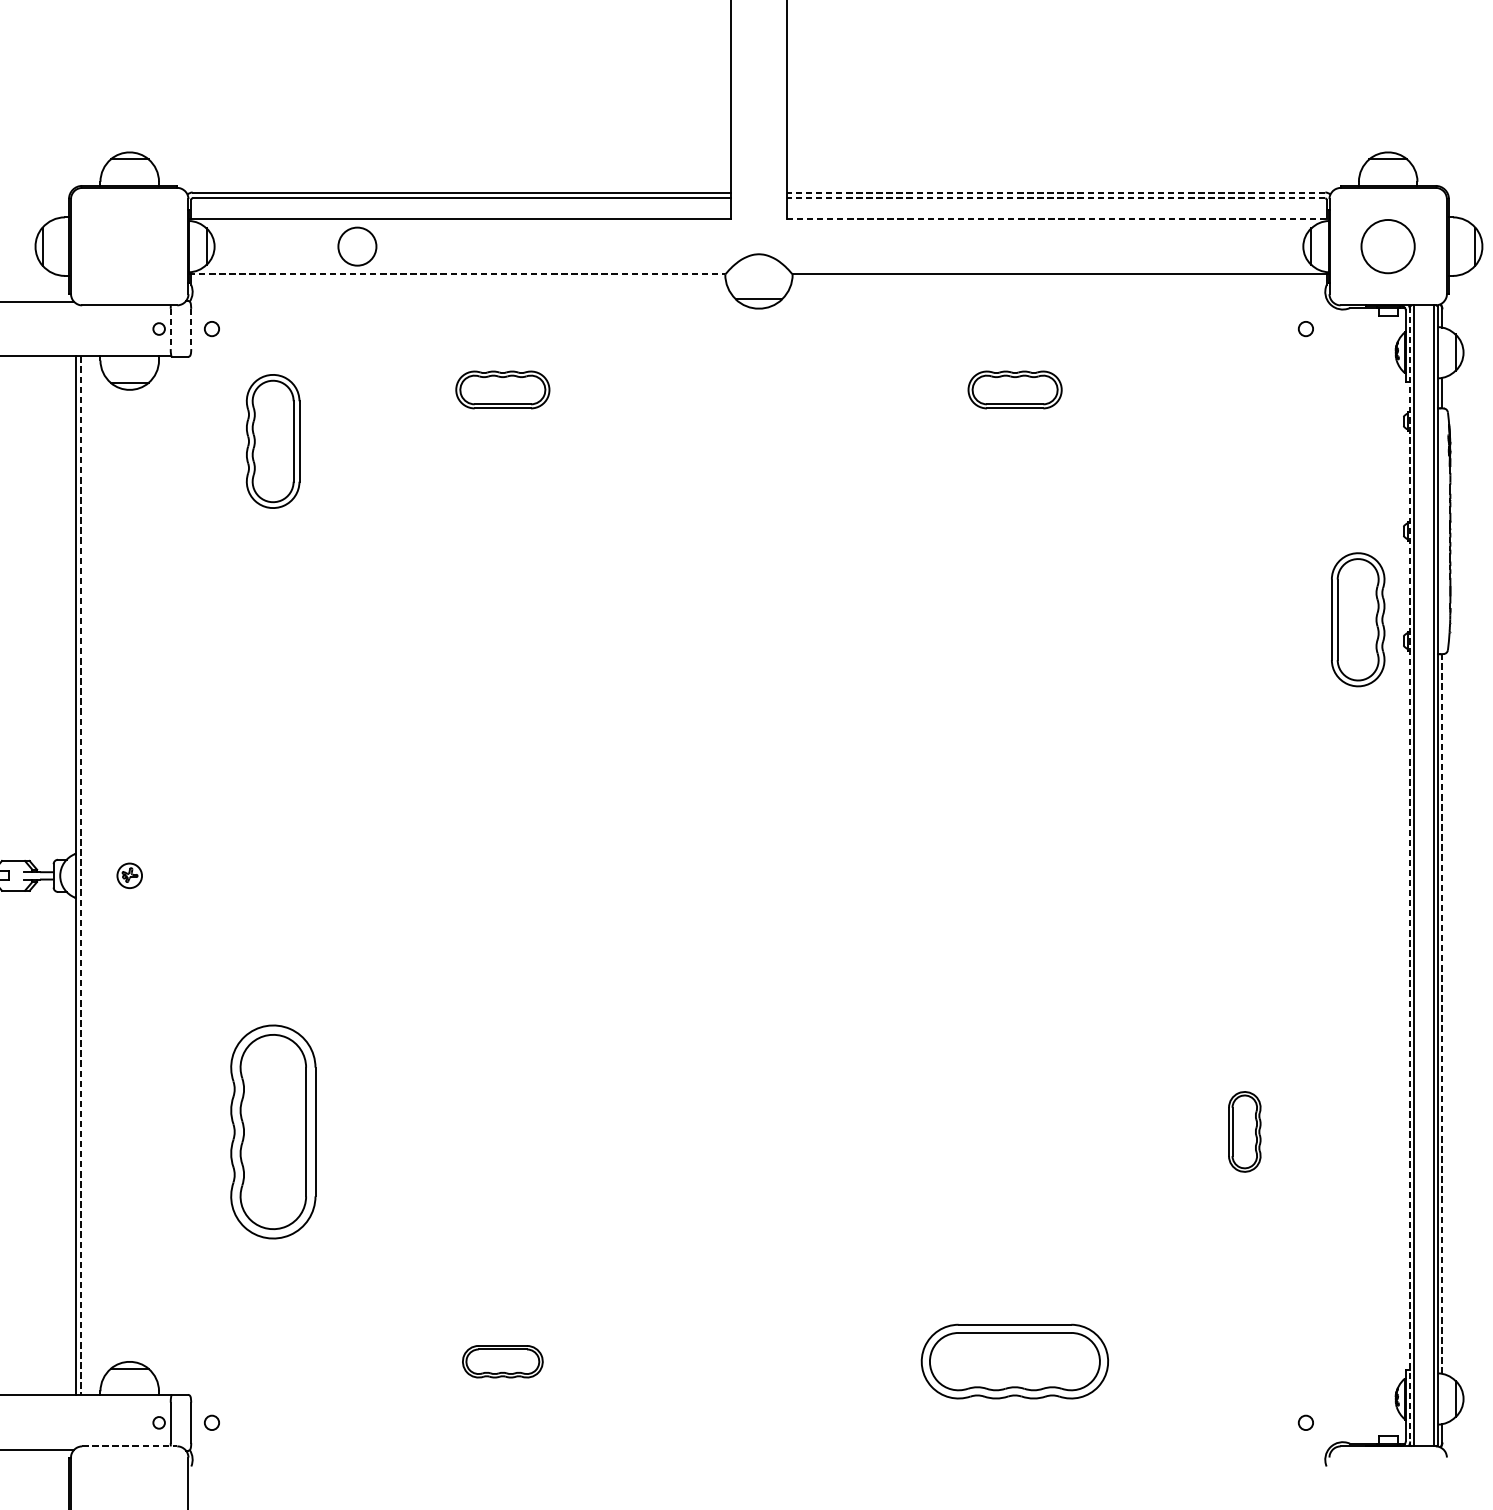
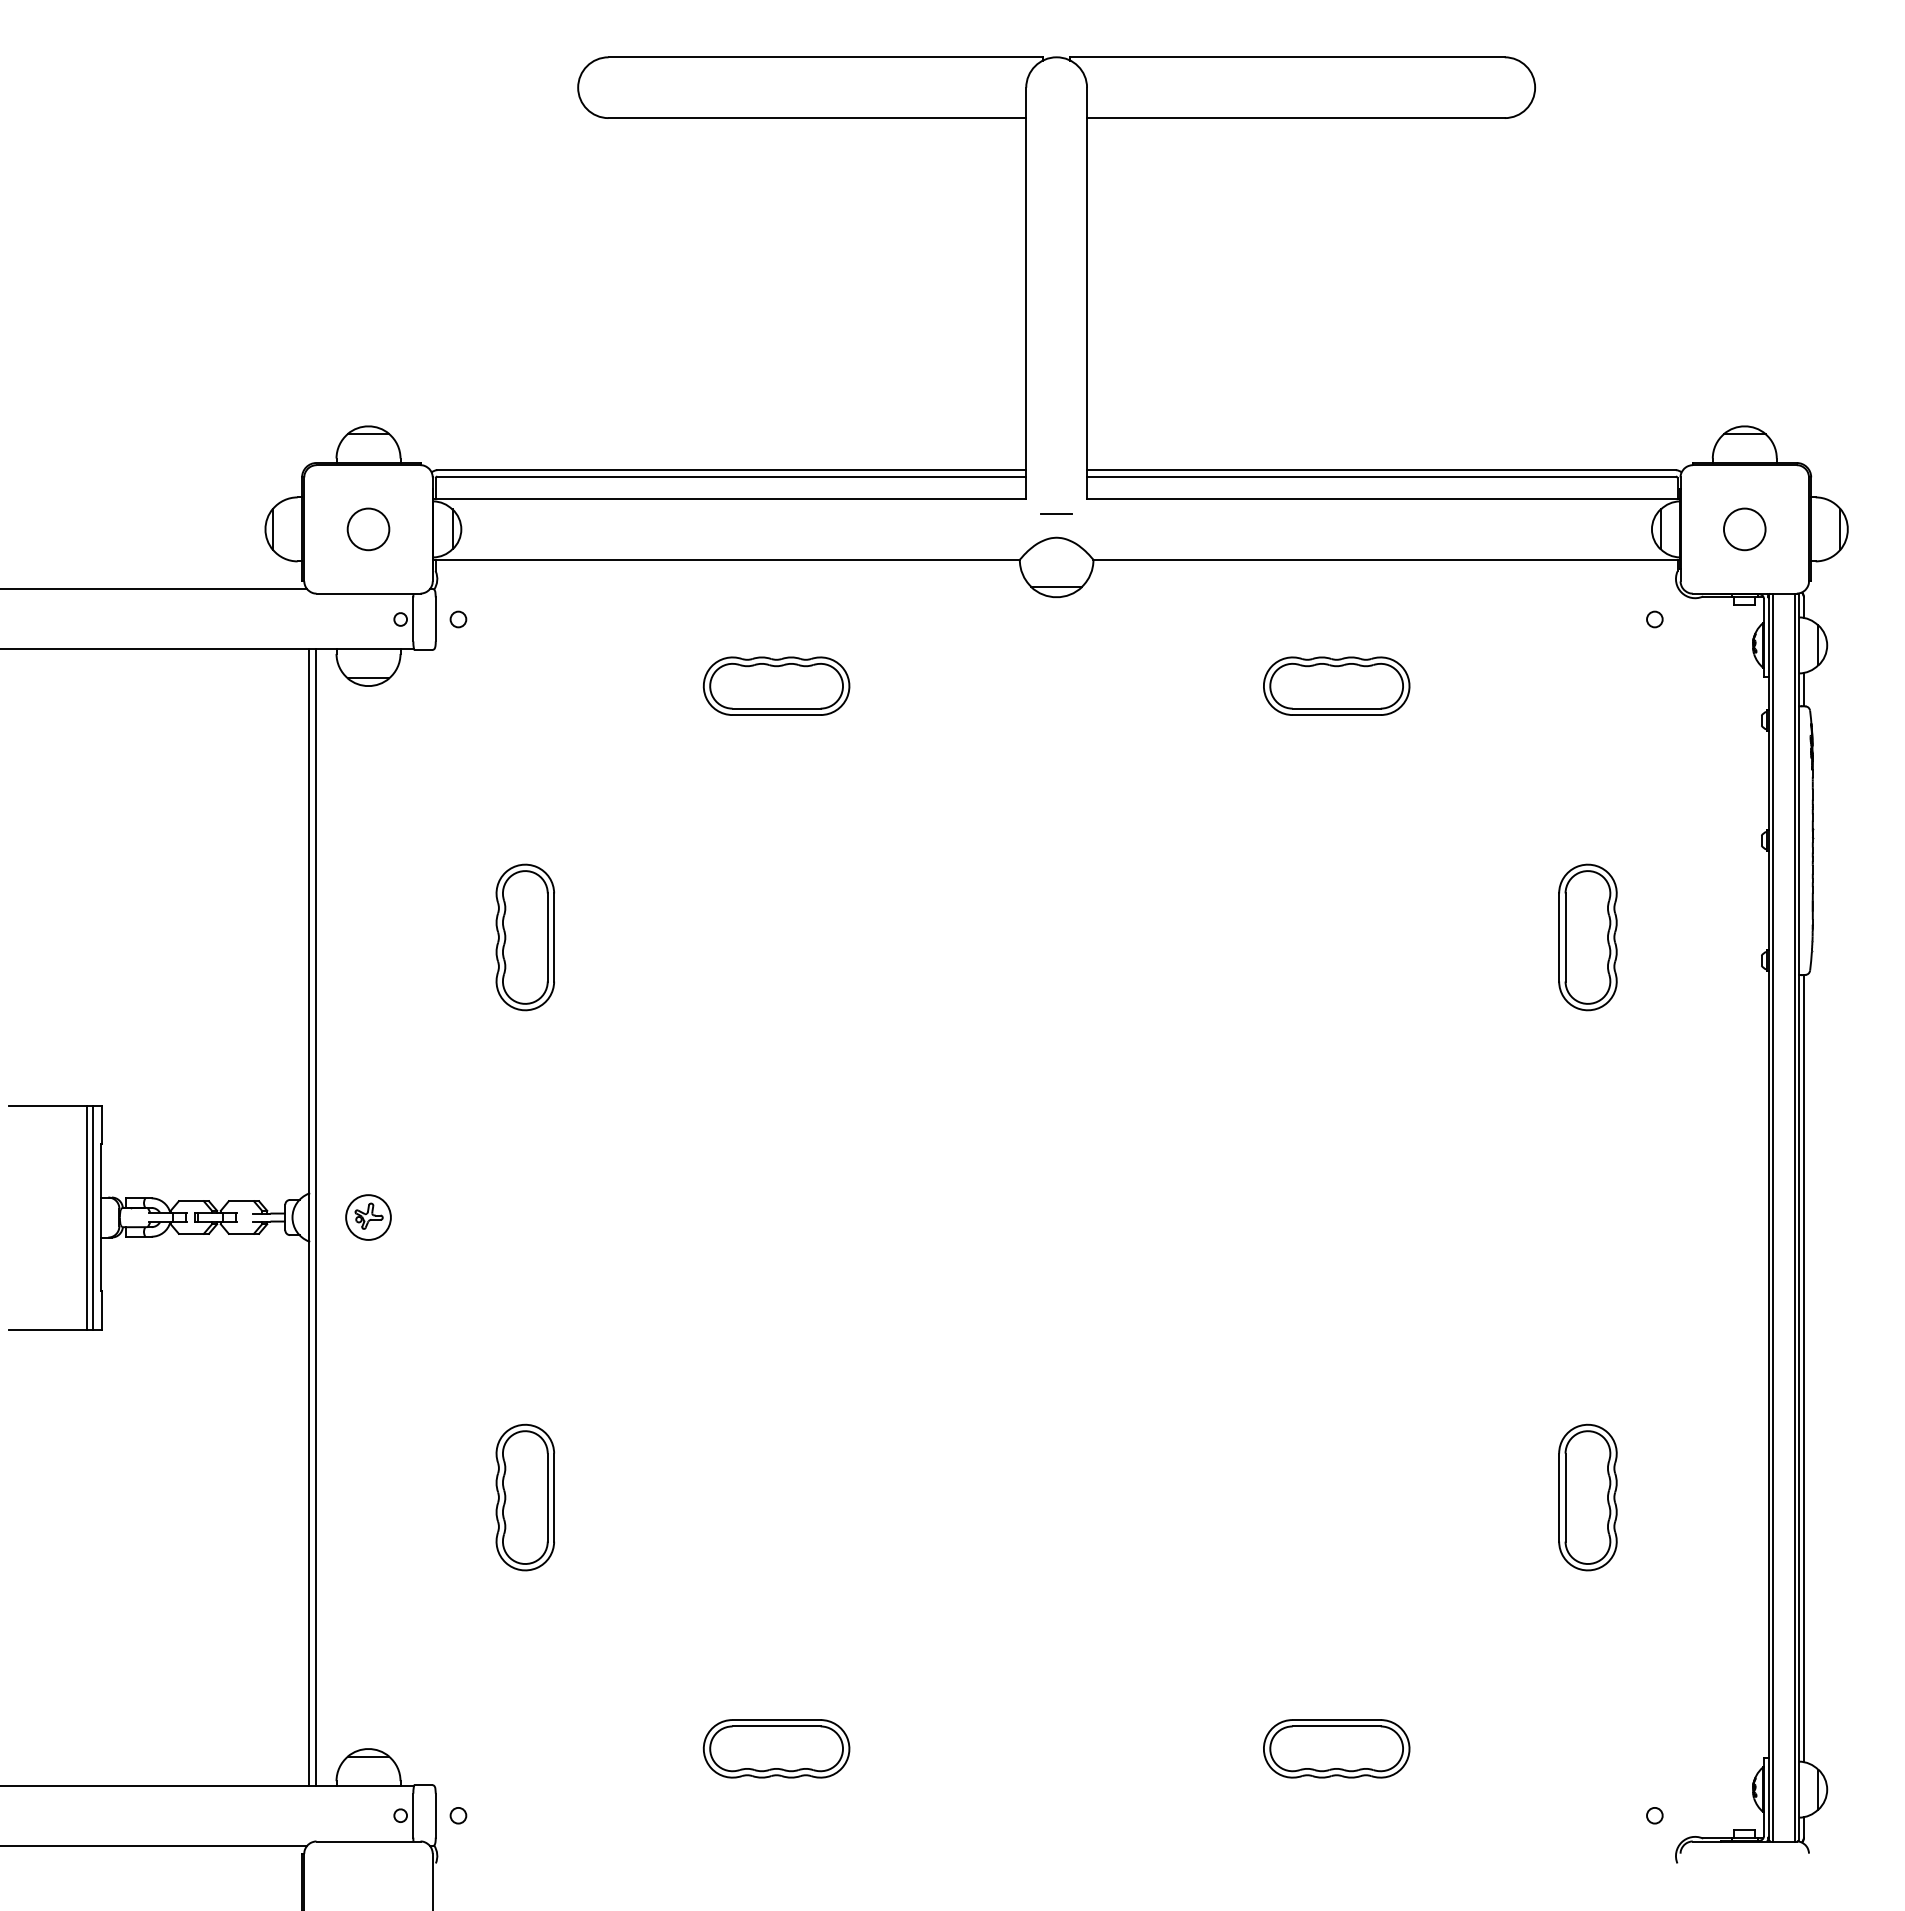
line: (1056, 192) -> (1381, 470), dashed -> solid
line: (1056, 198) -> (1381, 476), dashed -> solid
line: (1058, 219) -> (1384, 499), dashed -> solid
line: (758, 233) -> (1056, 514), added
circle: (357, 246) -> (368, 529), moved
circle: (1387, 246) -> (1744, 529), size x0.71
line: (457, 274) -> (727, 559), dashed -> solid
line: (170, 329) -> (413, 619), dashed -> solid
line: (190, 329) -> (435, 619), dashed -> solid
part: (502, 389) -> (776, 685), size x1.43
part: (1014, 389) -> (1336, 685), size x1.43
part: (272, 441) -> (524, 937), moved
part: (1357, 619) -> (1587, 937), moved
part: (129, 875) -> (368, 1217), size x1.67
line: (1409, 875) -> (1768, 1217), dashed -> solid
line: (81, 876) -> (315, 1218), dashed -> solid
line: (1442, 1013) -> (1804, 1368), dashed -> solid
part: (272, 1131) -> (524, 1497), size x0.62
part: (1244, 1131) -> (1587, 1497), size x1.67
part: (502, 1361) -> (776, 1748), size x1.67
part: (1014, 1361) -> (1336, 1748), size x0.71
line: (130, 1446) -> (369, 1841), dashed -> solid

